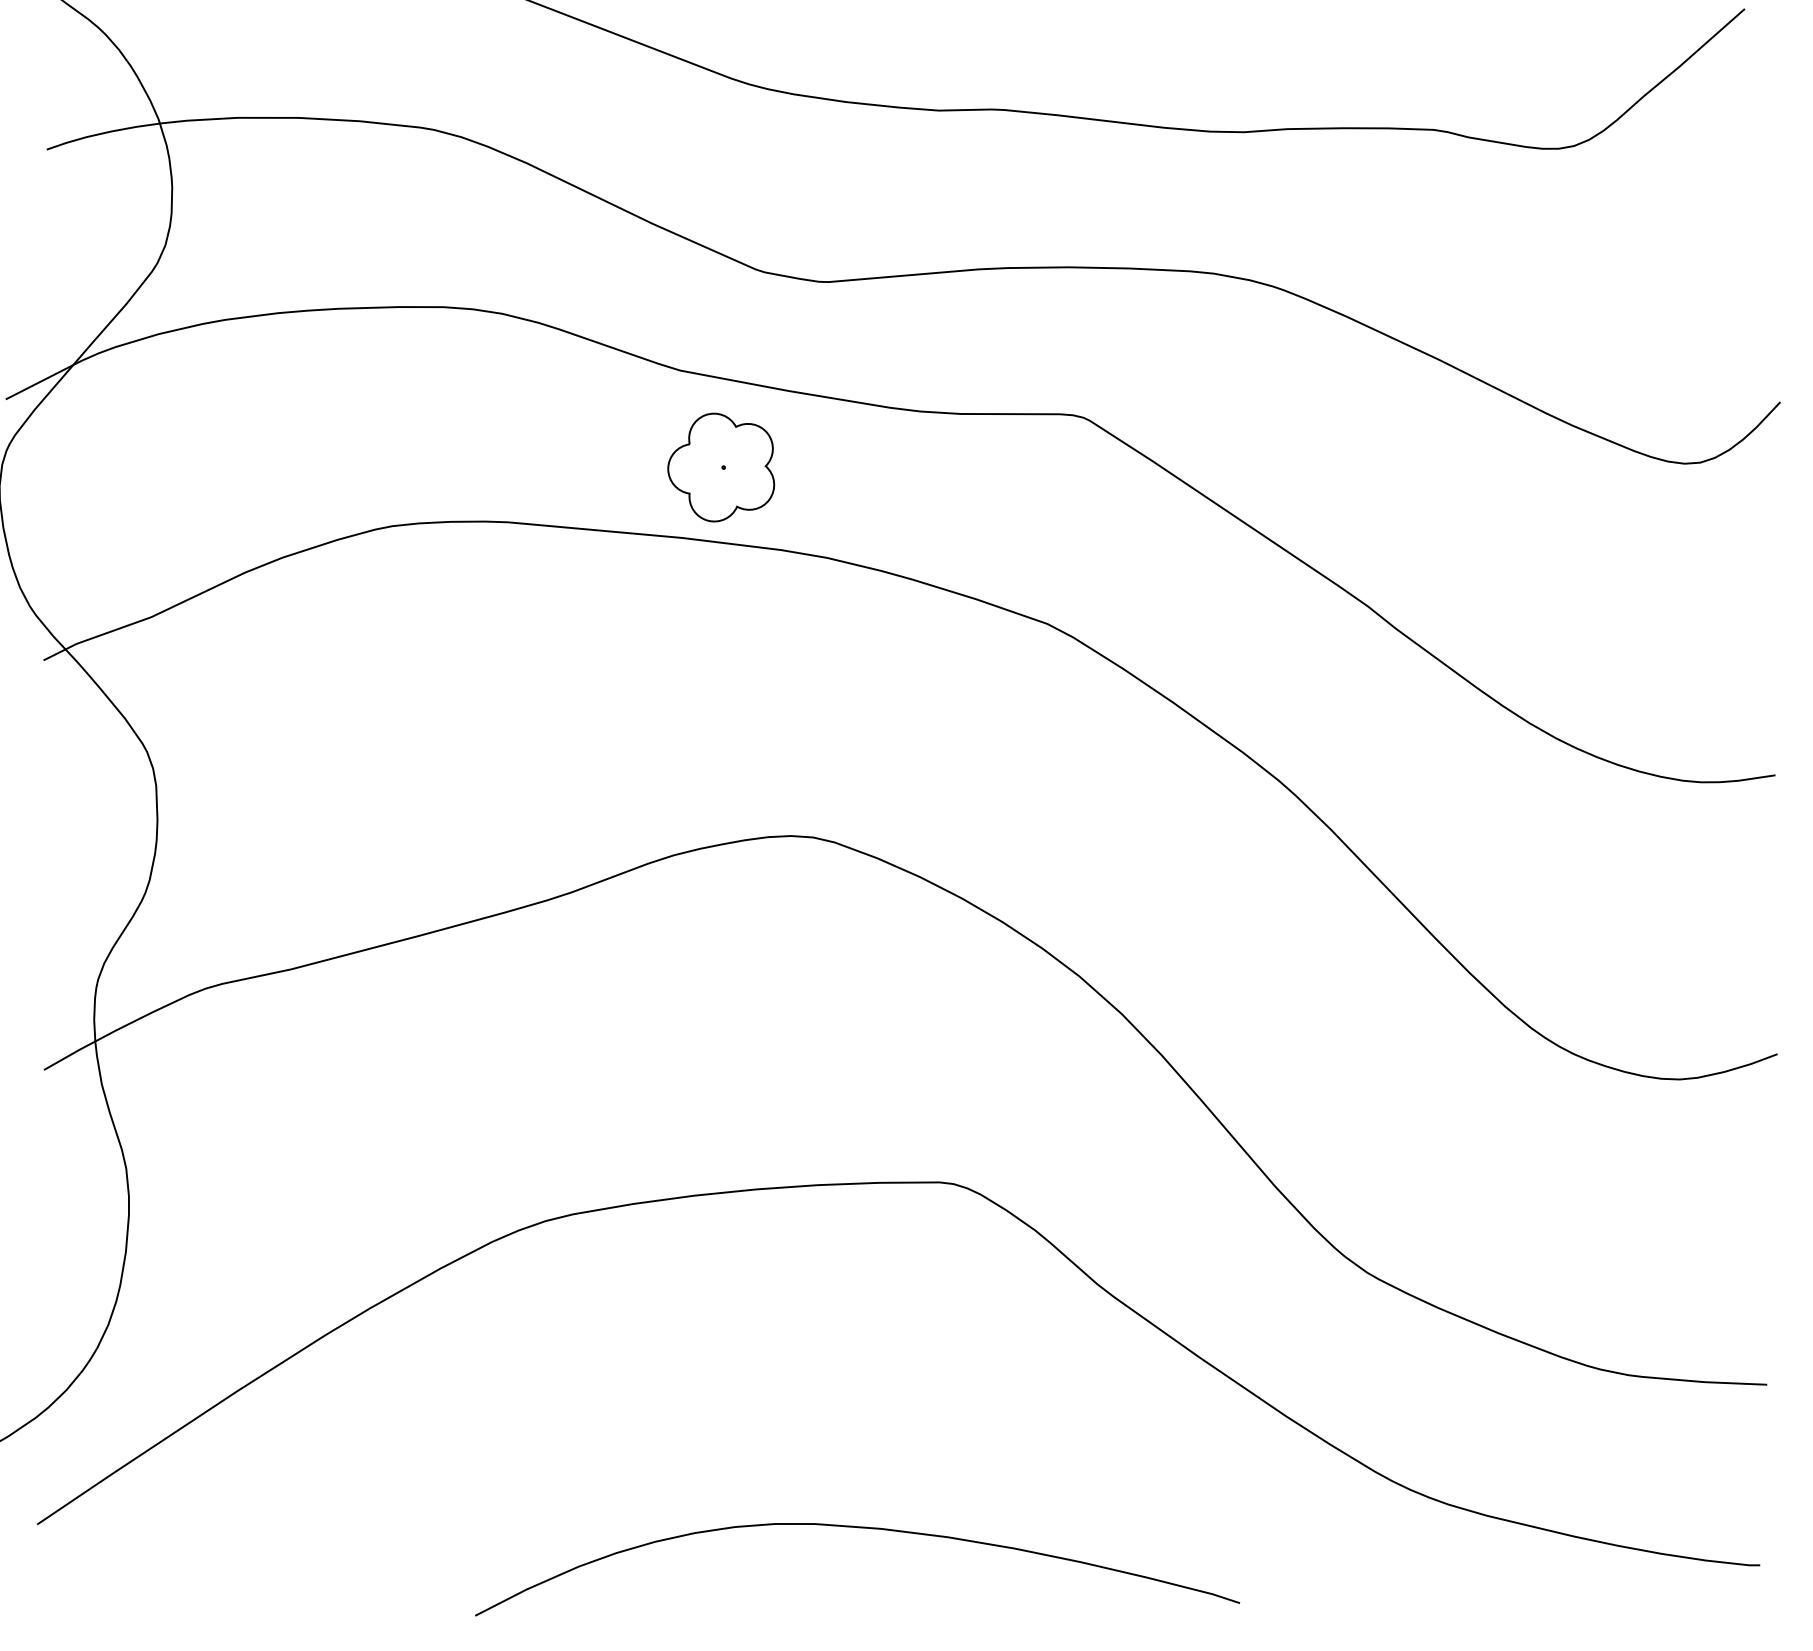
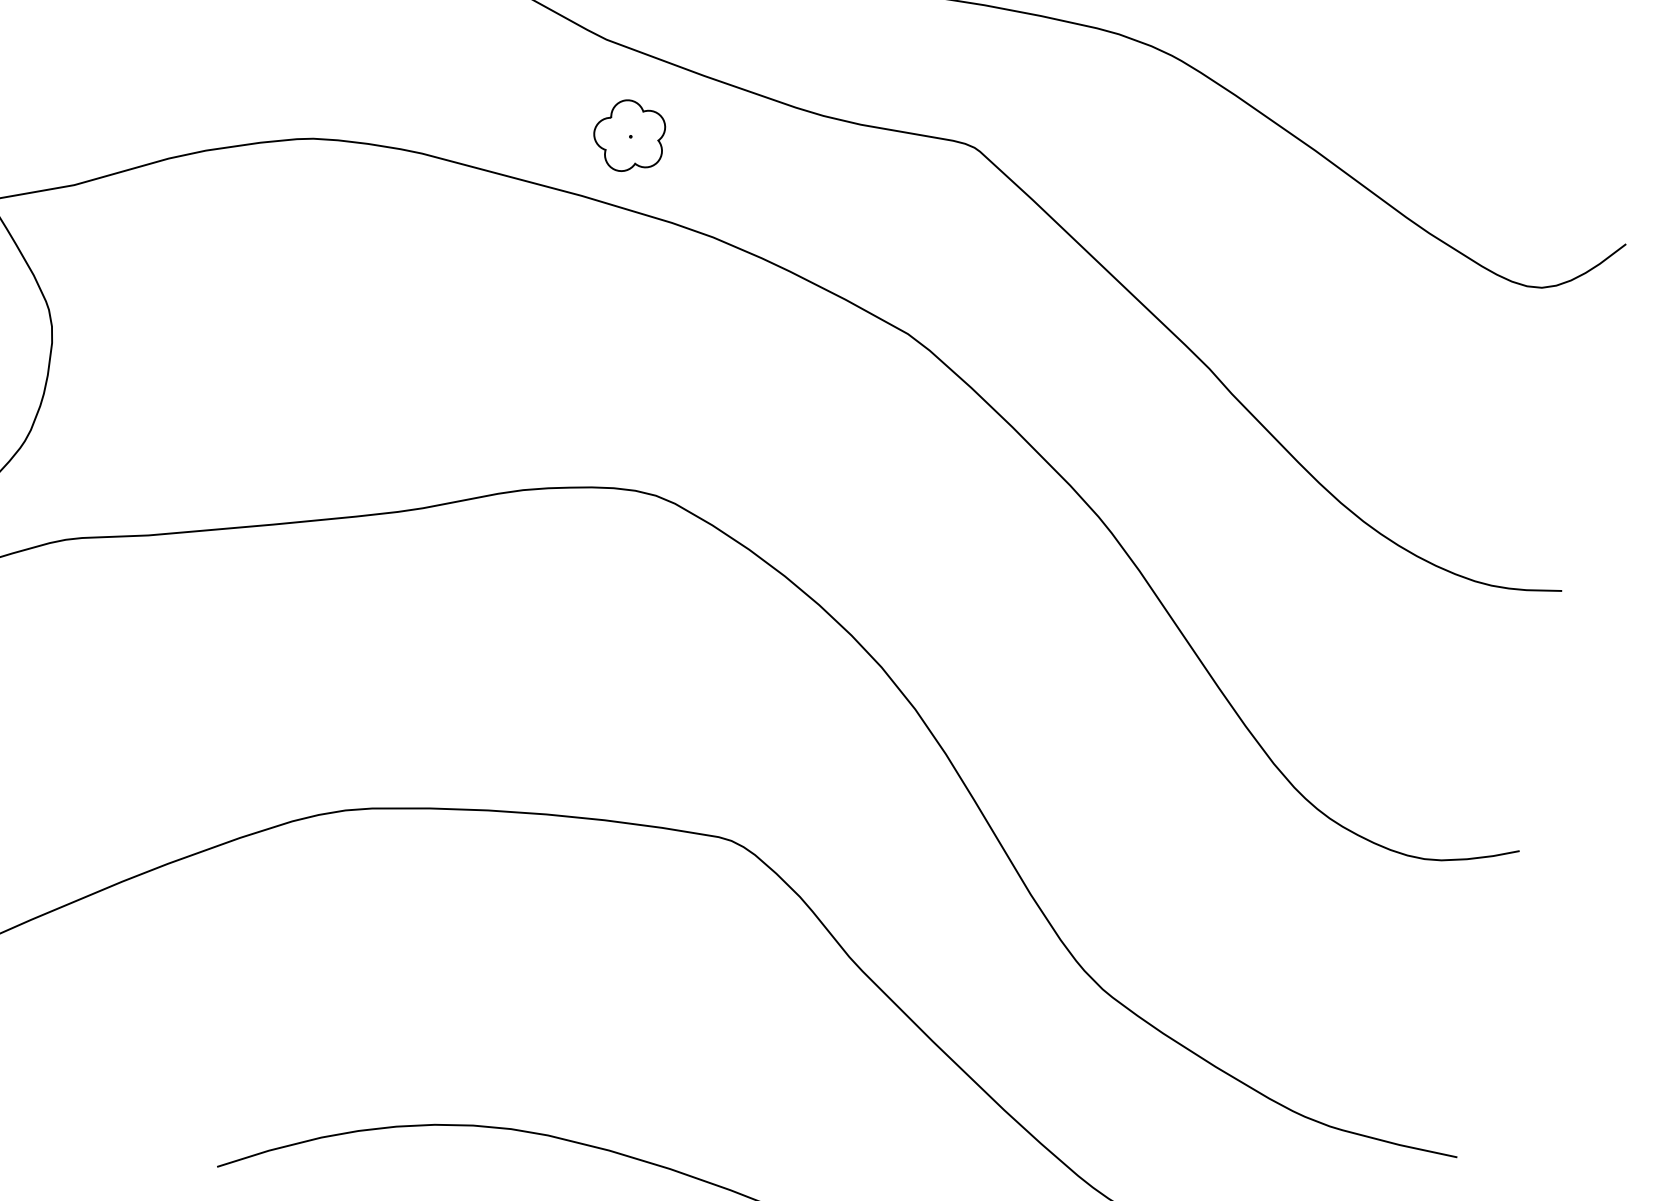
part: (721, 467) -> (629, 136), size x0.7

